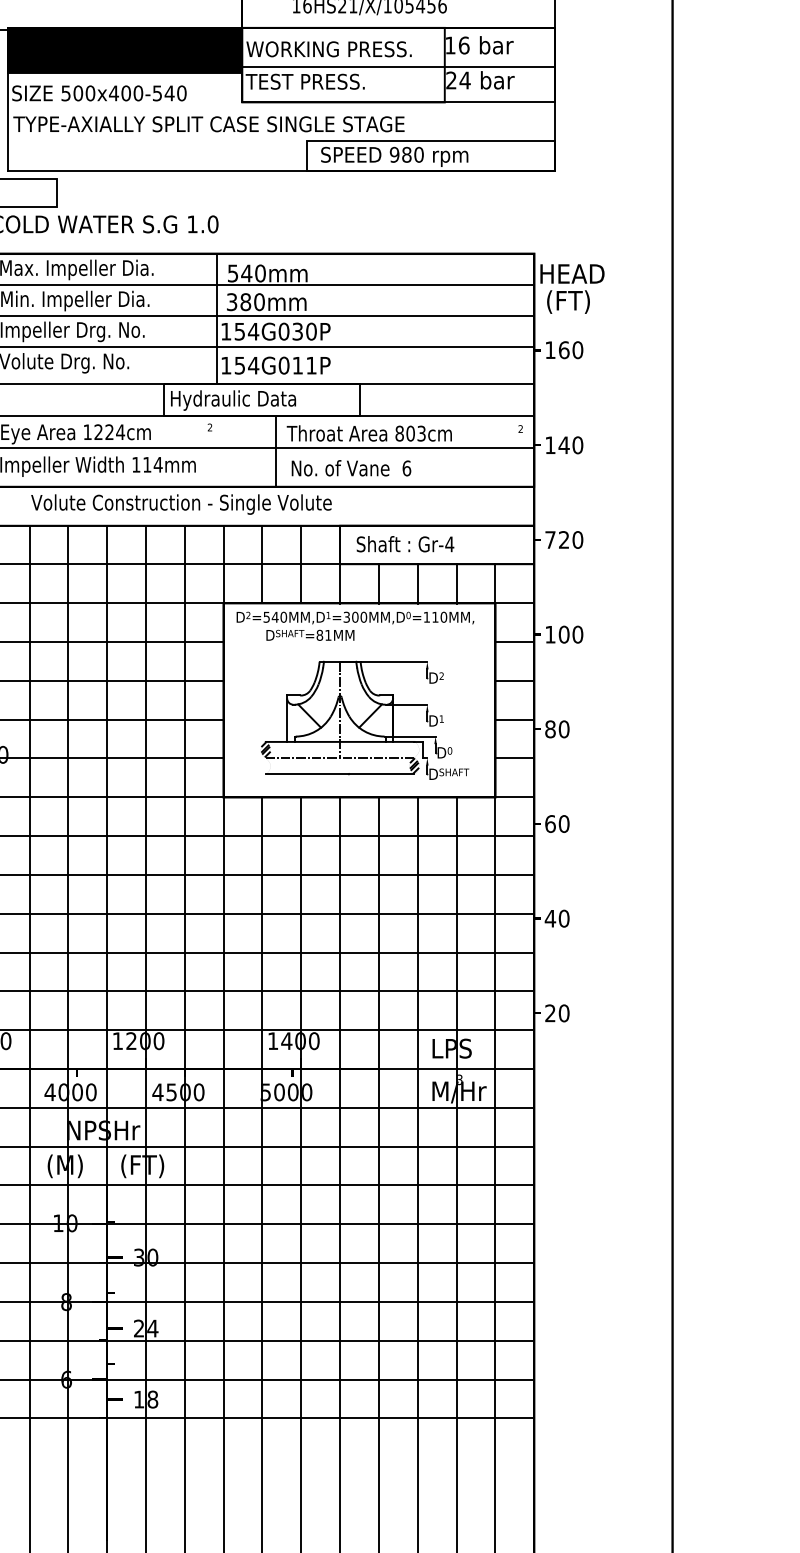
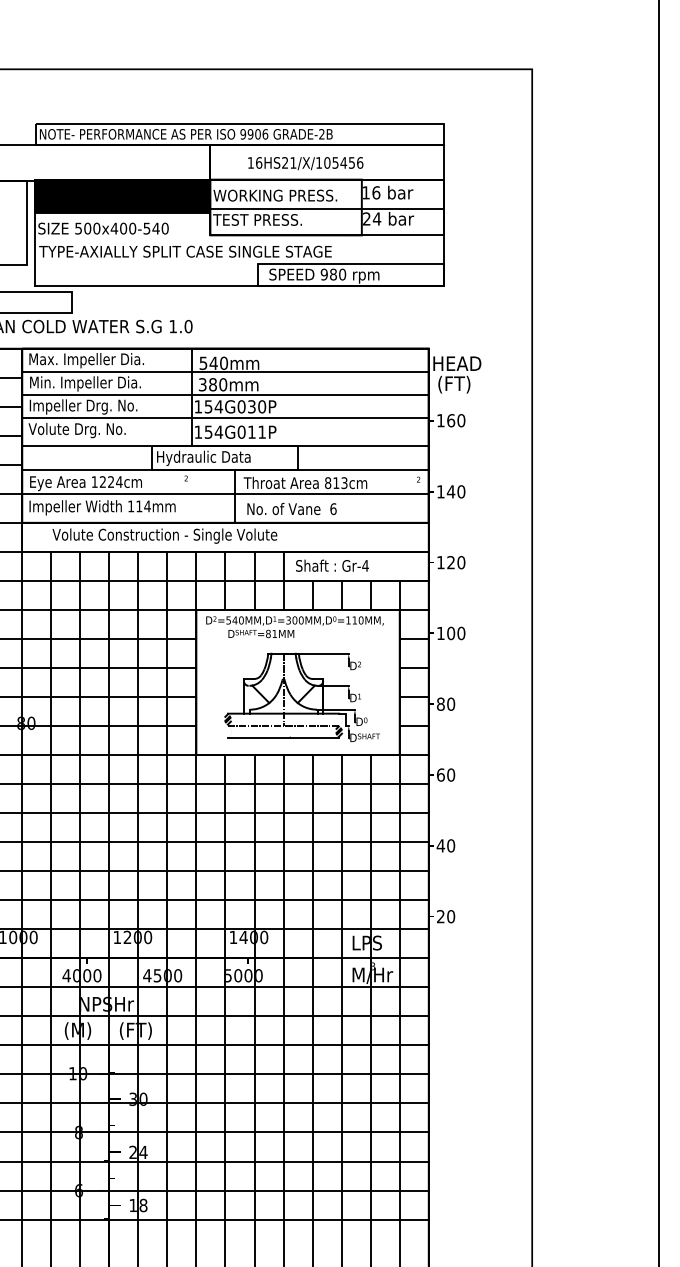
text: (410, 434) -> (336, 483), 803cm -> 813cm
text: (549, 539) -> (440, 562), 720 -> 120

